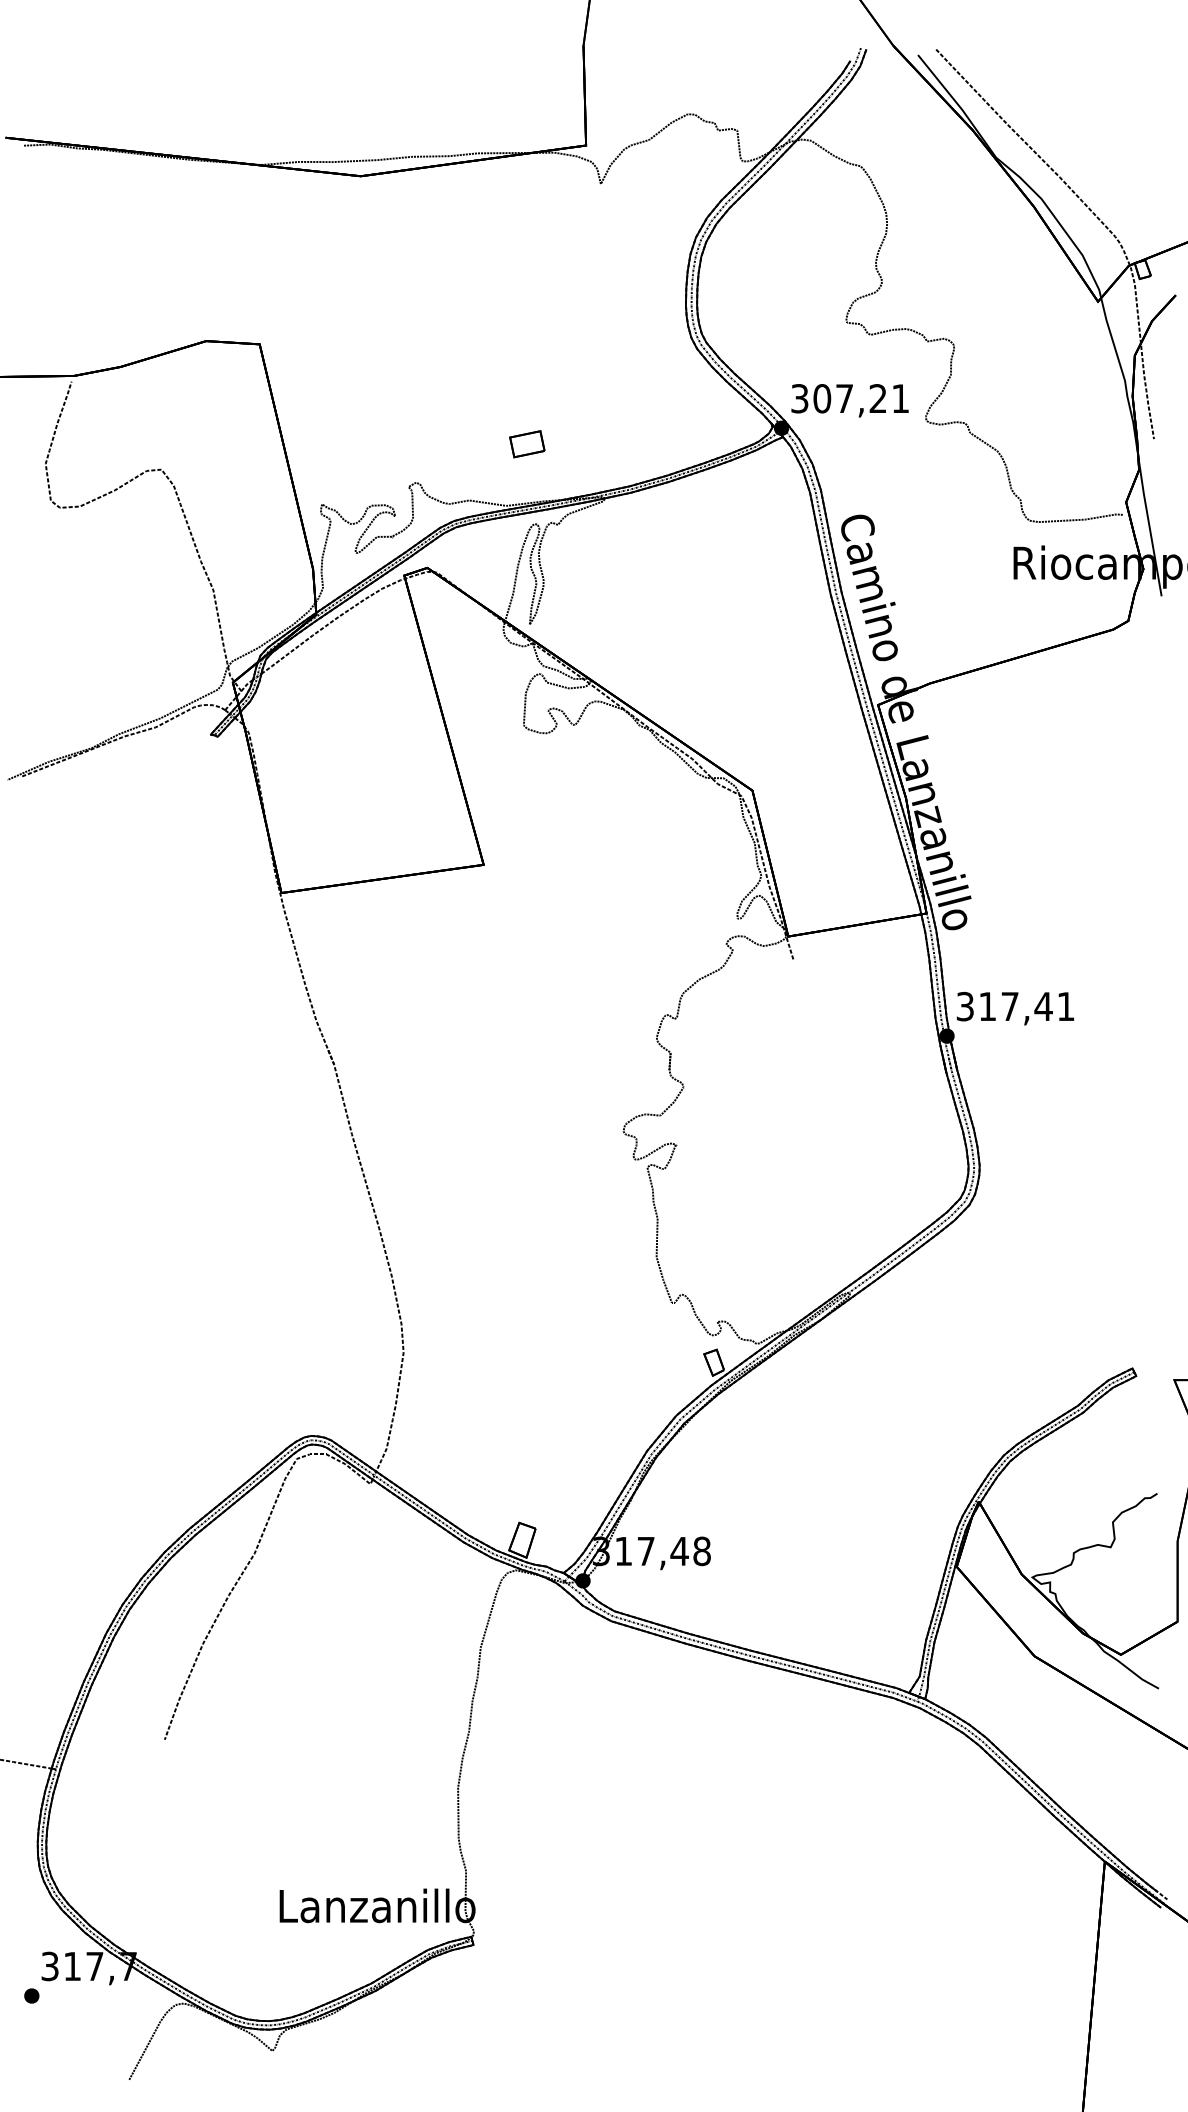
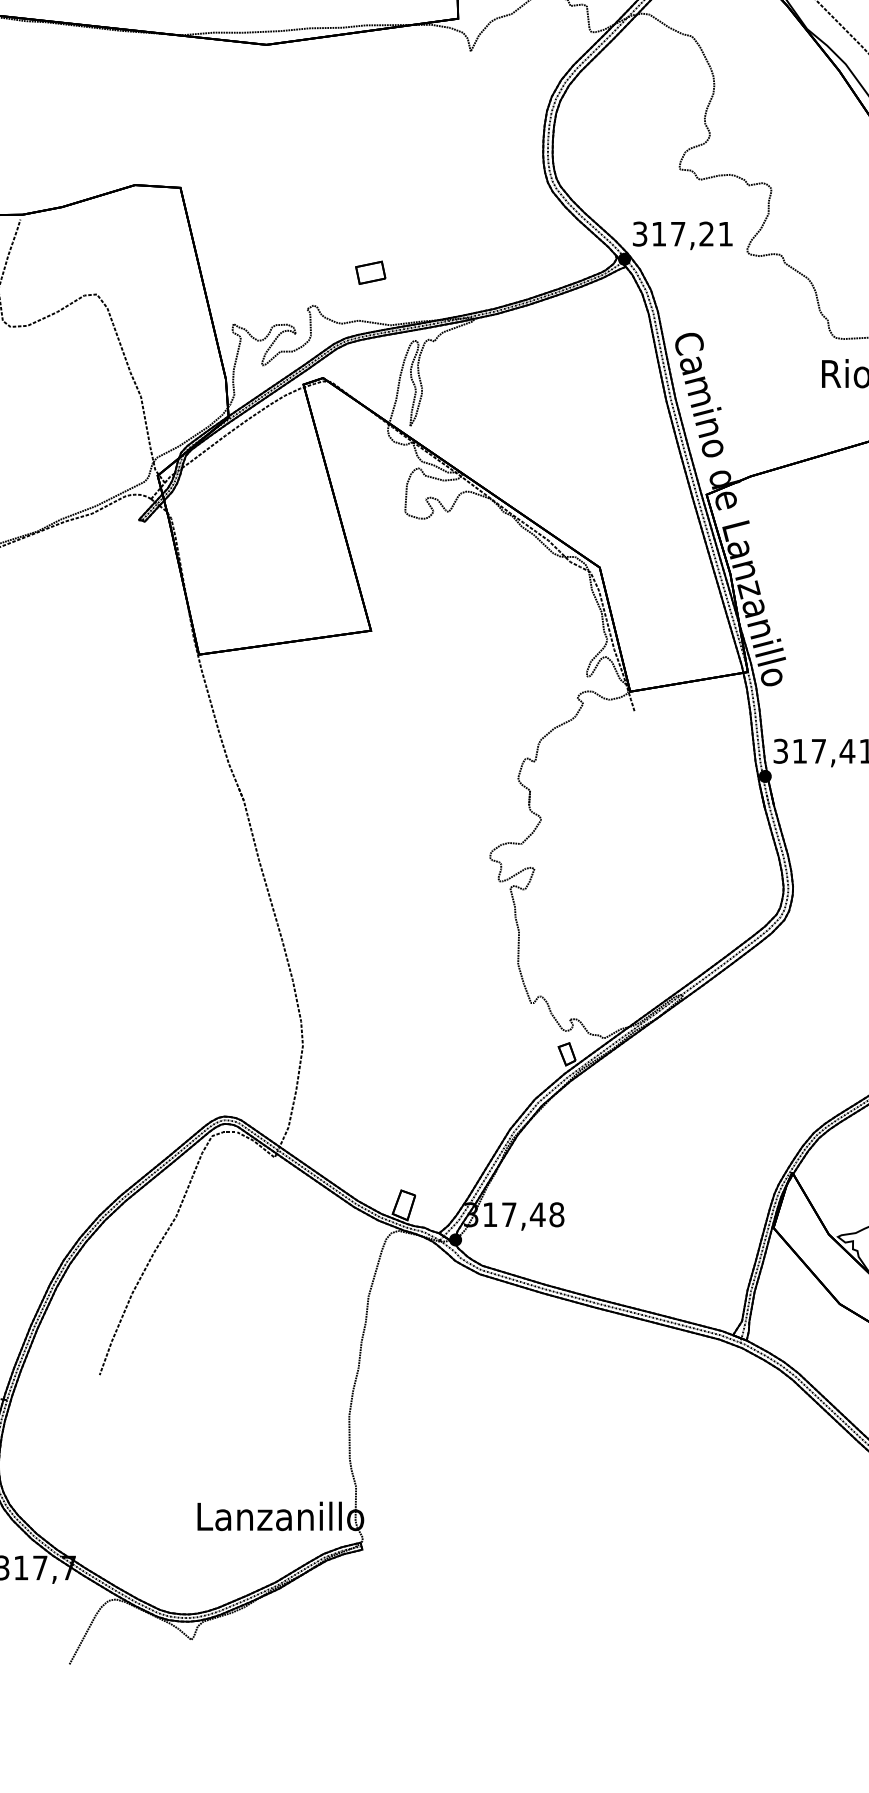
text: (822, 398) -> (659, 233), 307,21 -> 317,21
part: (527, 444) -> (370, 273), moved

